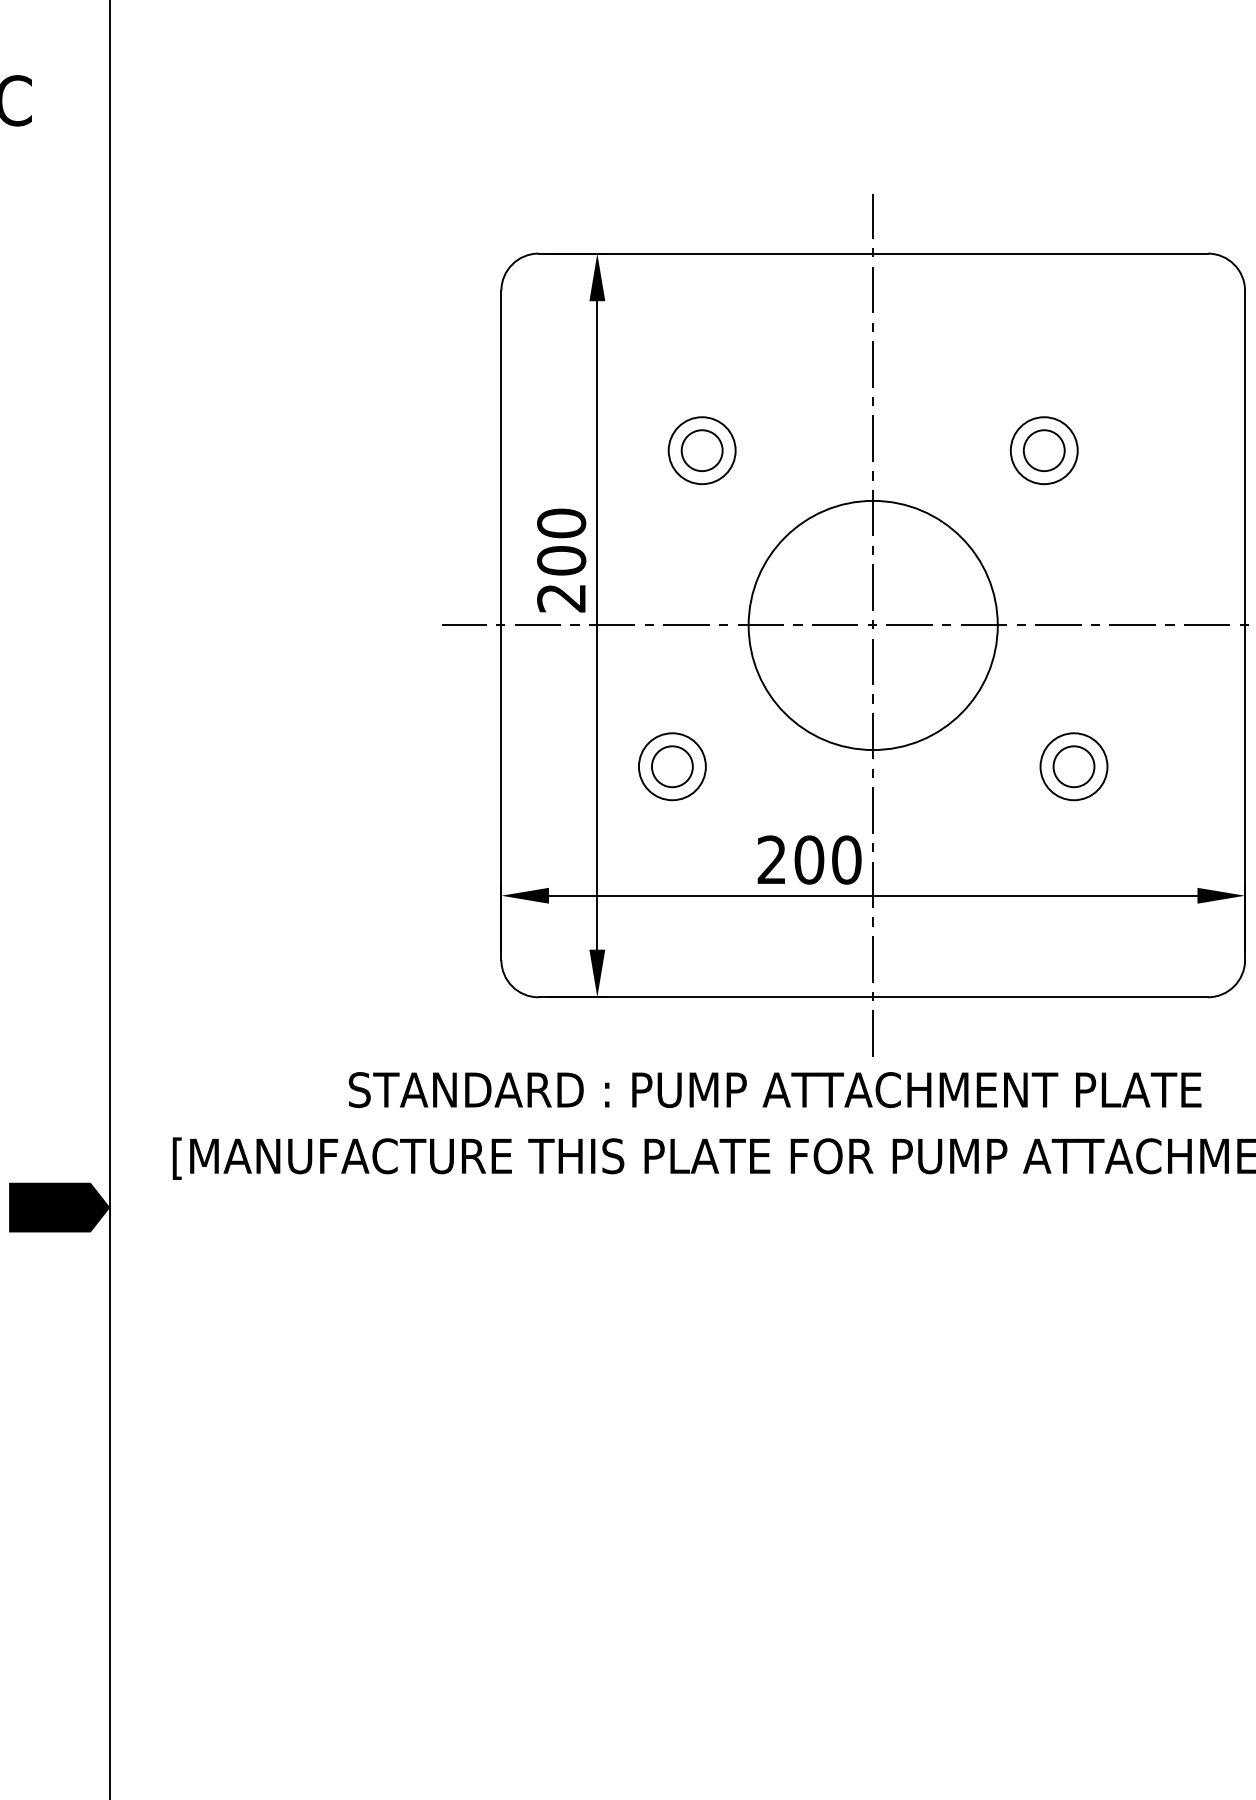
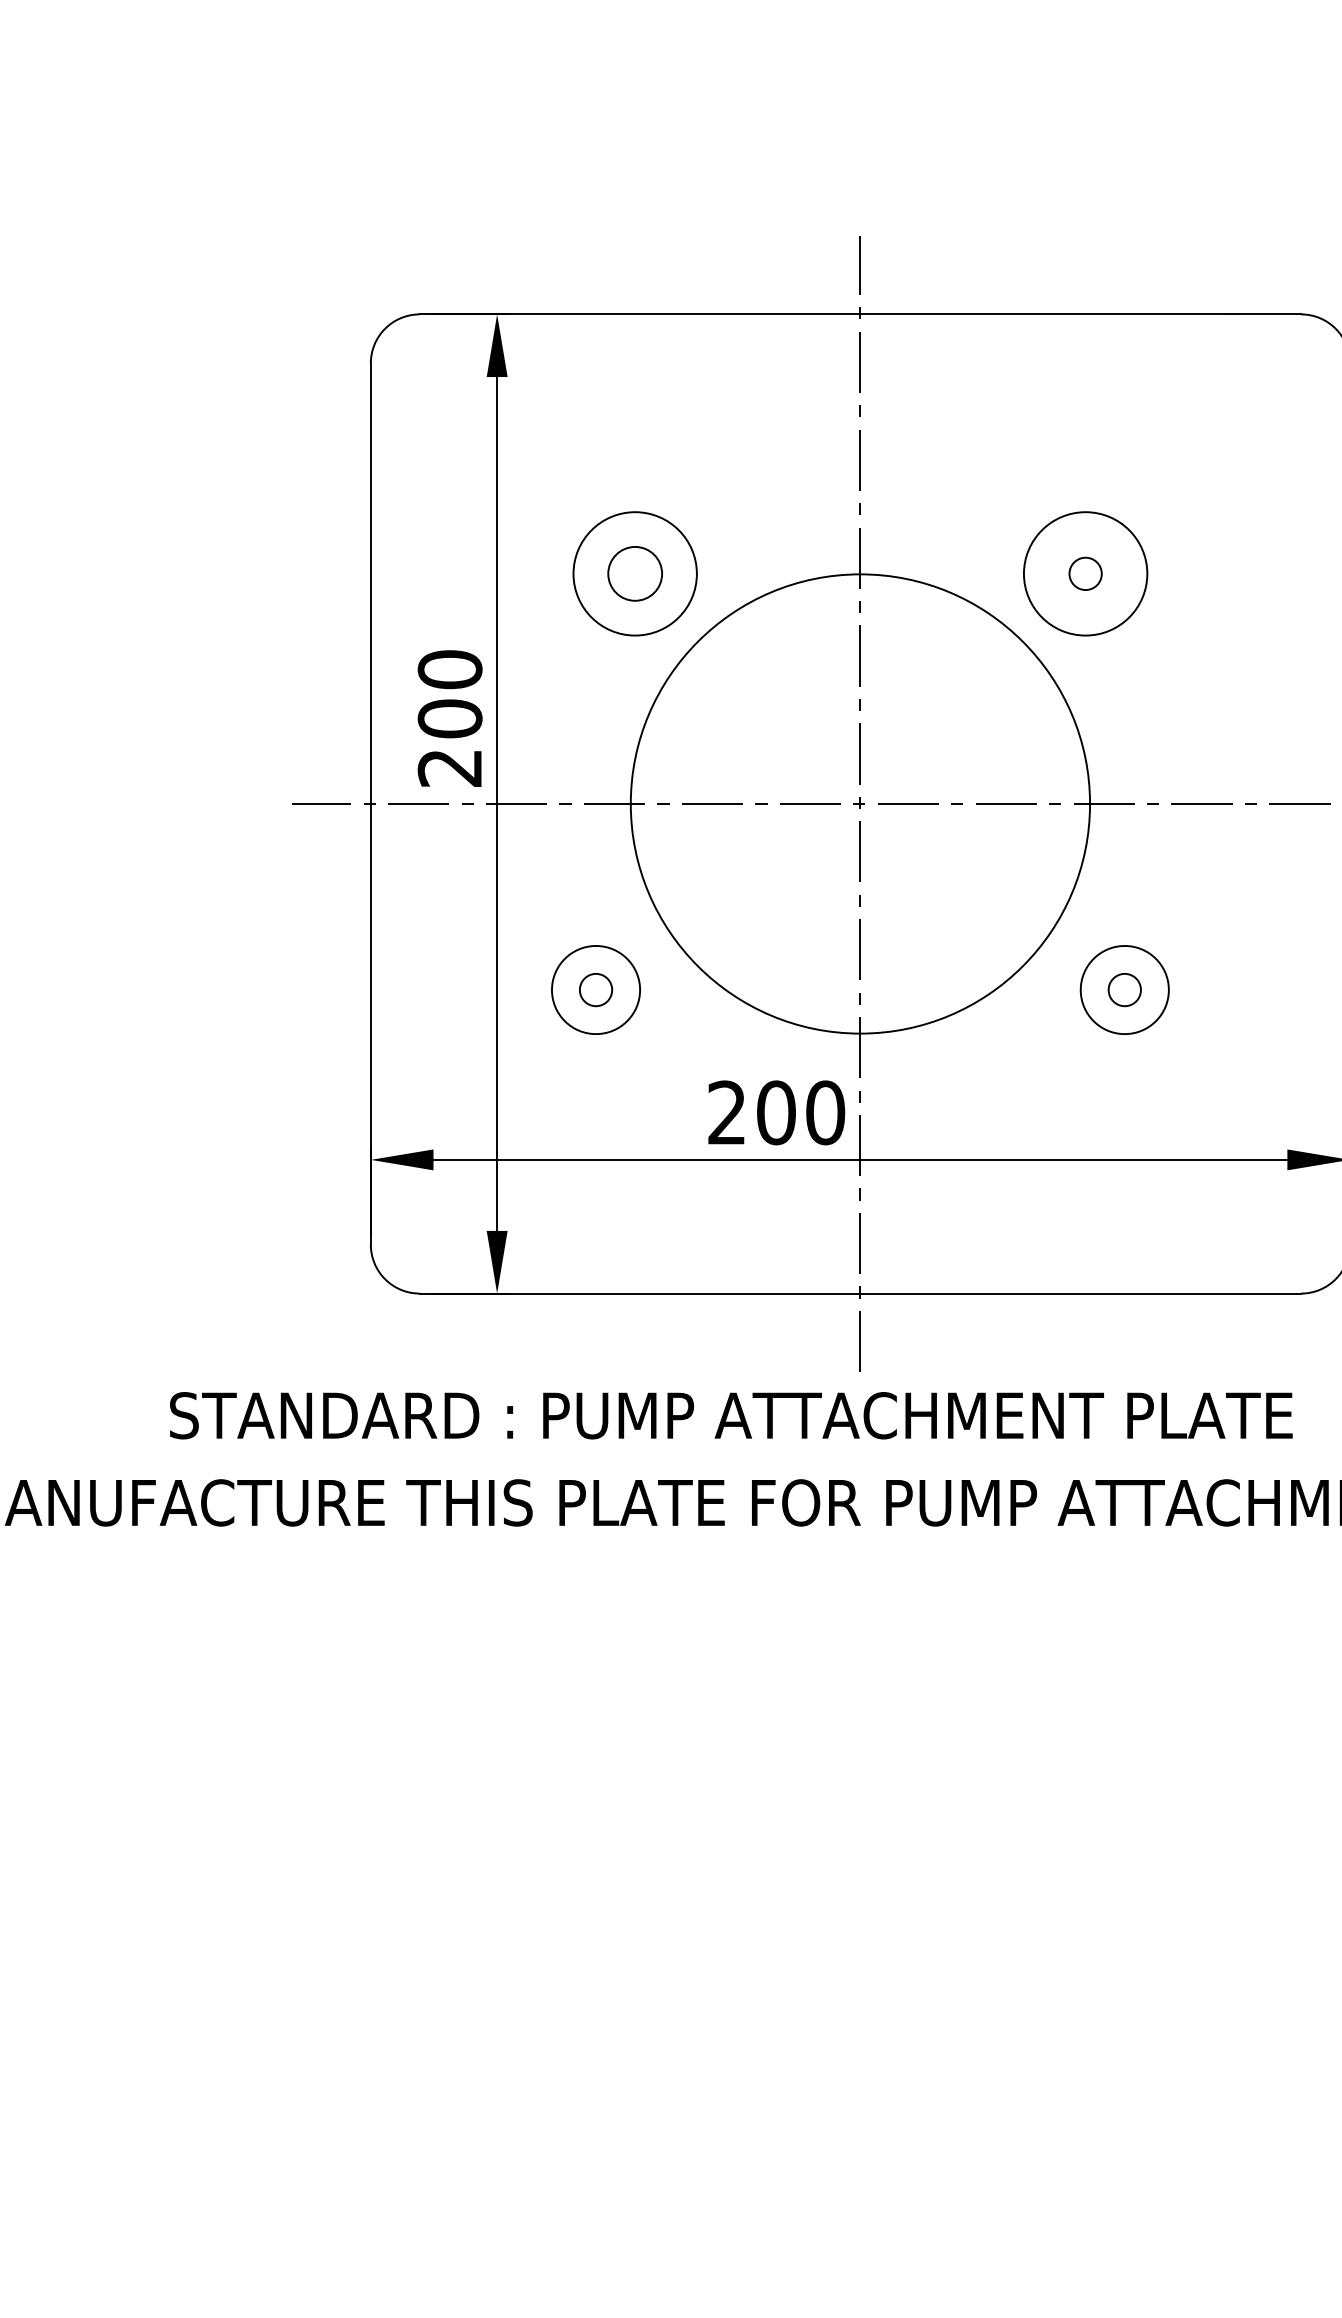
circle: (701, 450) -> (634, 573), size x1.4
circle: (1043, 450) -> (1084, 573), size x0.6
circle: (1043, 450) -> (1084, 573), size x1.4
circle: (872, 625) -> (859, 804), size x1.4
circle: (671, 766) -> (594, 989), size x0.6
circle: (1073, 766) -> (1124, 989), size x0.6

